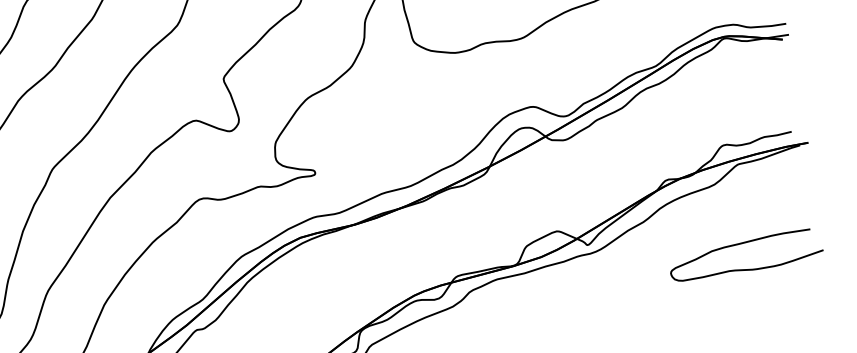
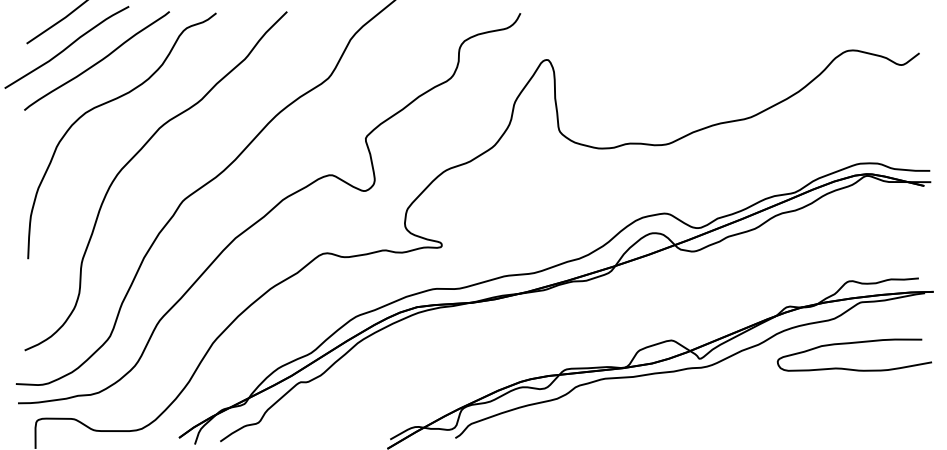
curve: (739, 245) -> (849, 344), moved

